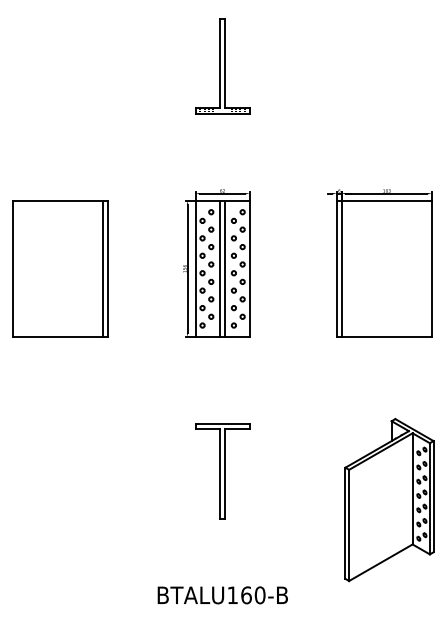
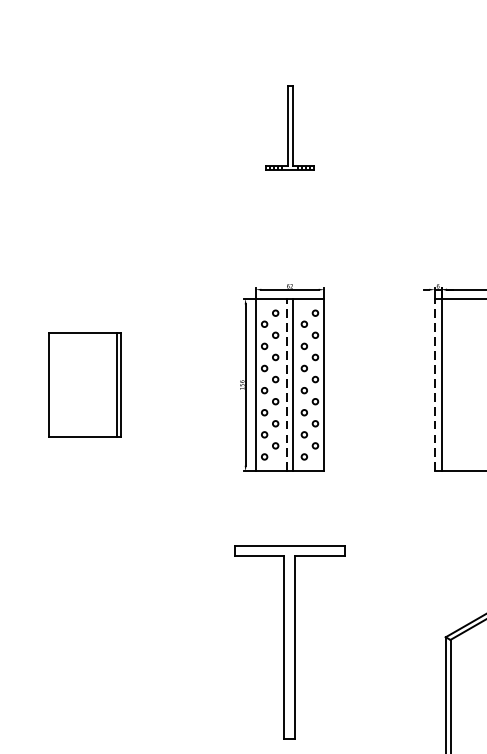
part: (222, 66) -> (289, 128), size x0.7
part: (60, 268) -> (84, 384), size x0.6
line: (220, 268) -> (287, 384), solid -> dashed
line: (336, 268) -> (434, 384), solid -> dashed
part: (222, 471) -> (289, 642), size x1.6

